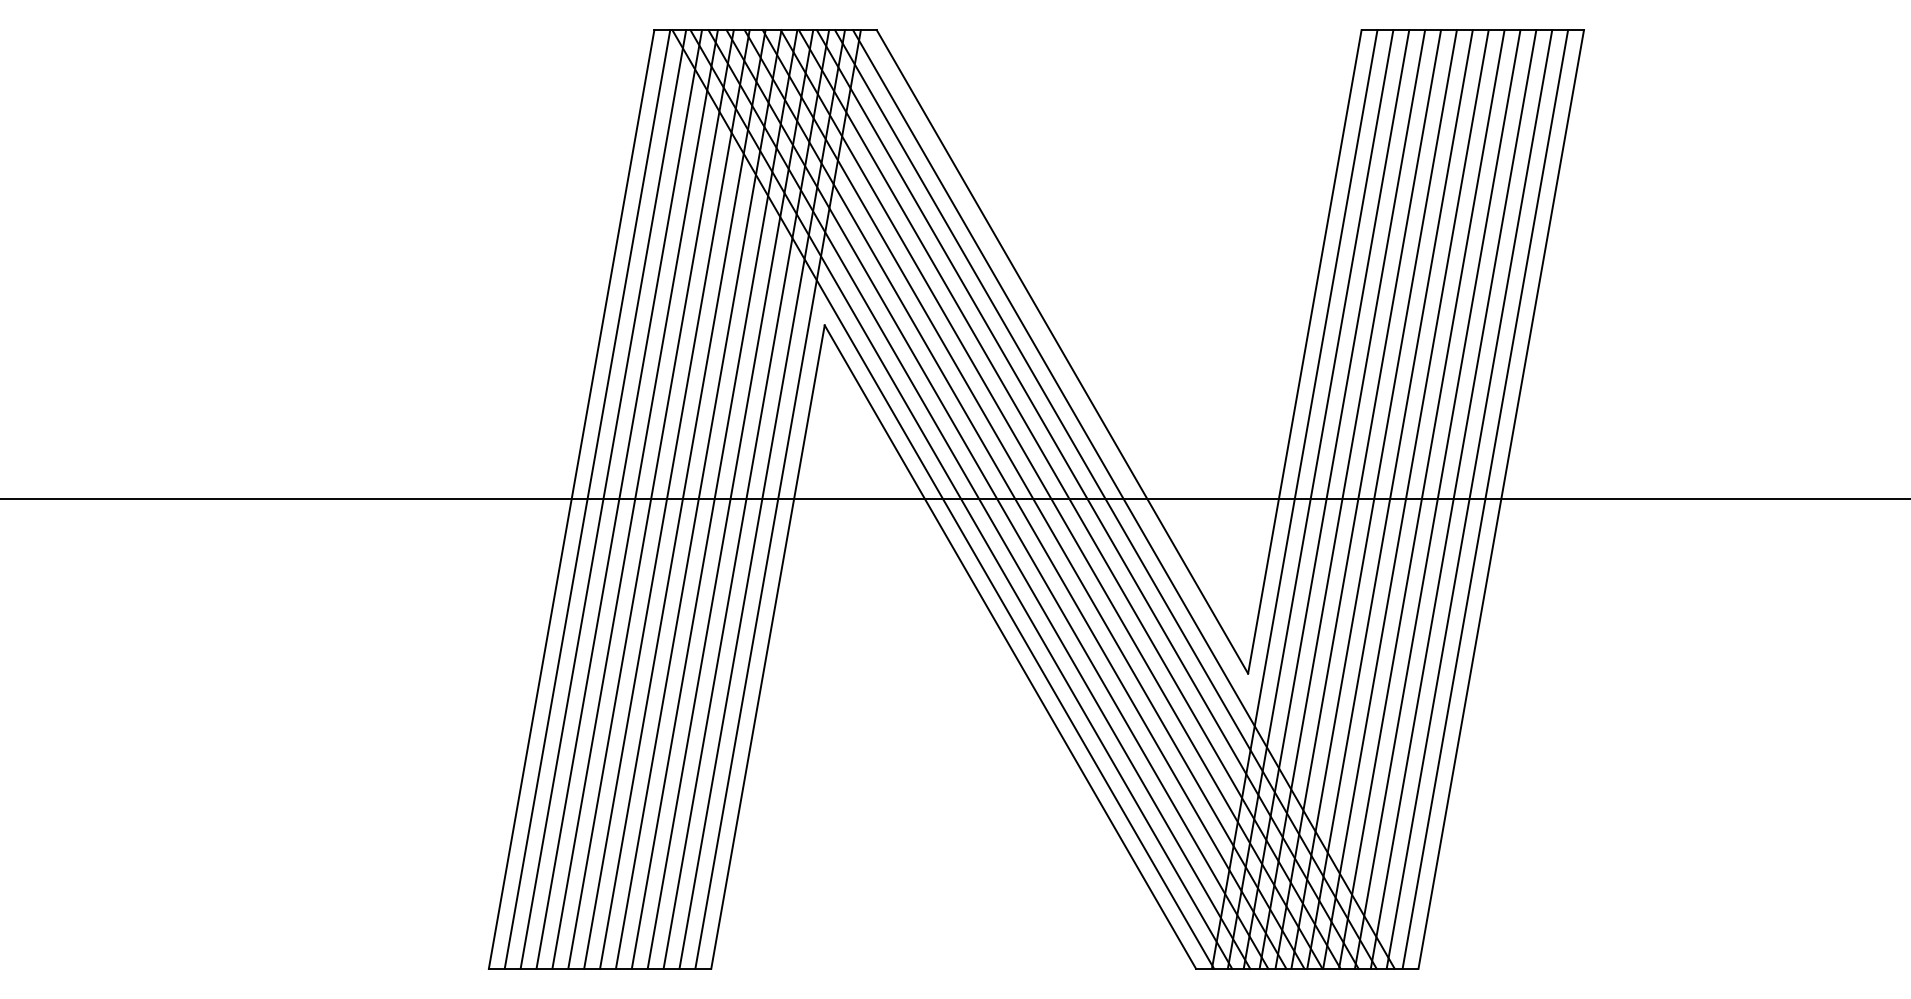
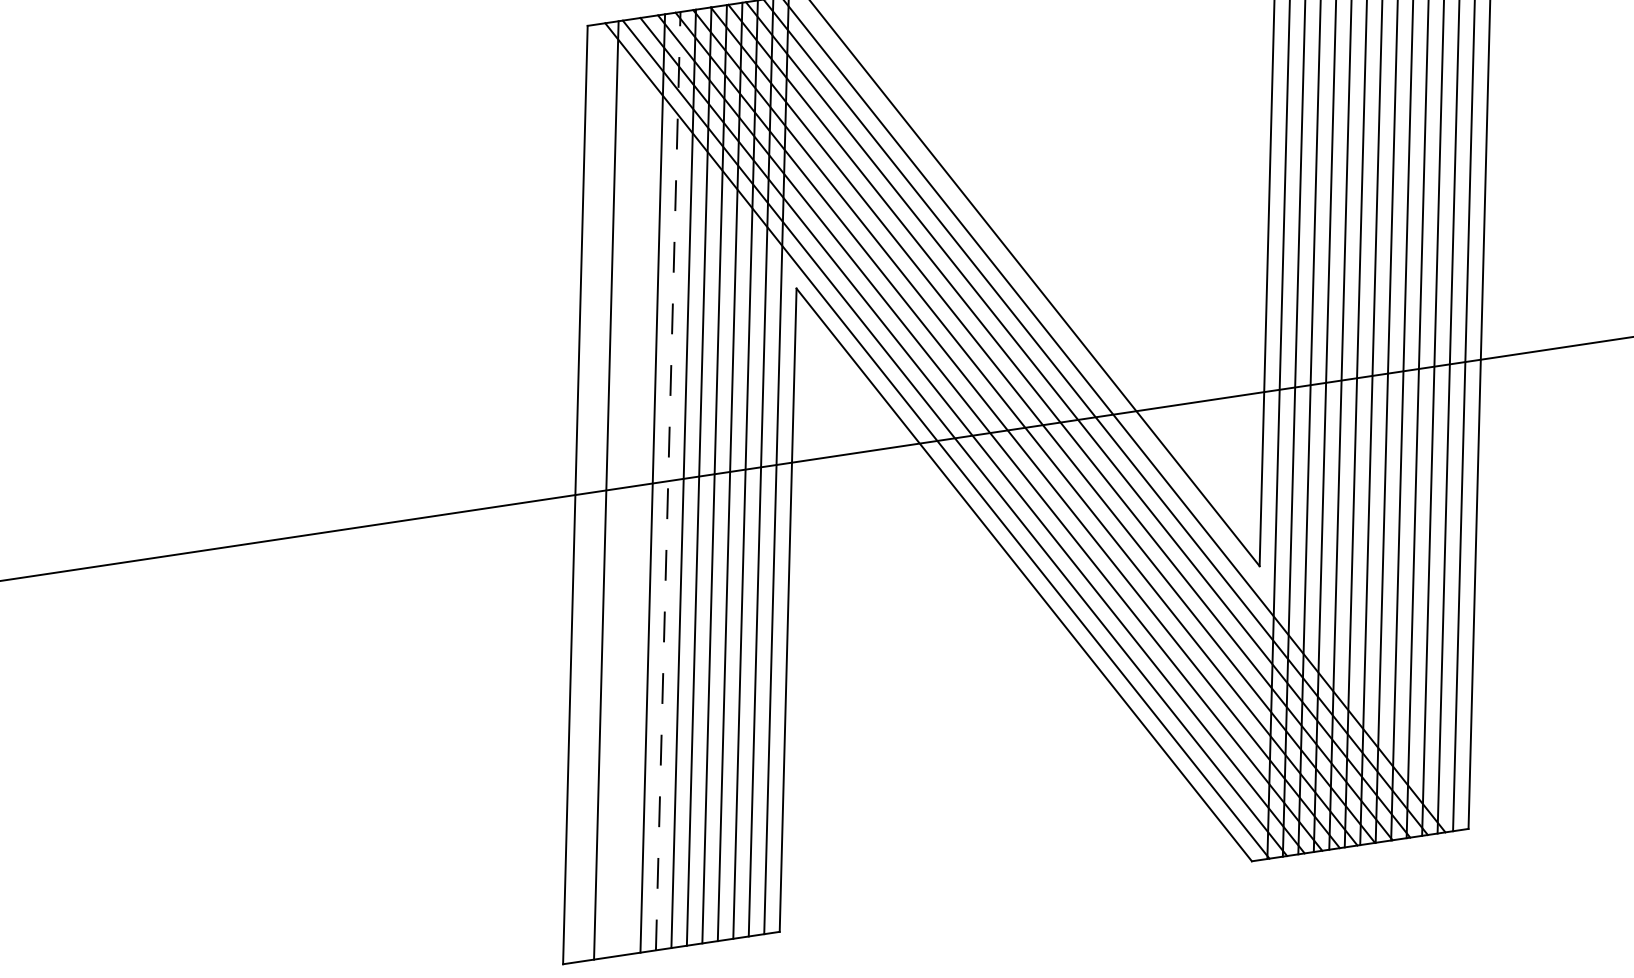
line: (587, 499) -> (590, 492), removed
line: (619, 499) -> (622, 488), removed
line: (634, 499) -> (636, 485), removed
line: (666, 499) -> (667, 481), solid -> dashed

